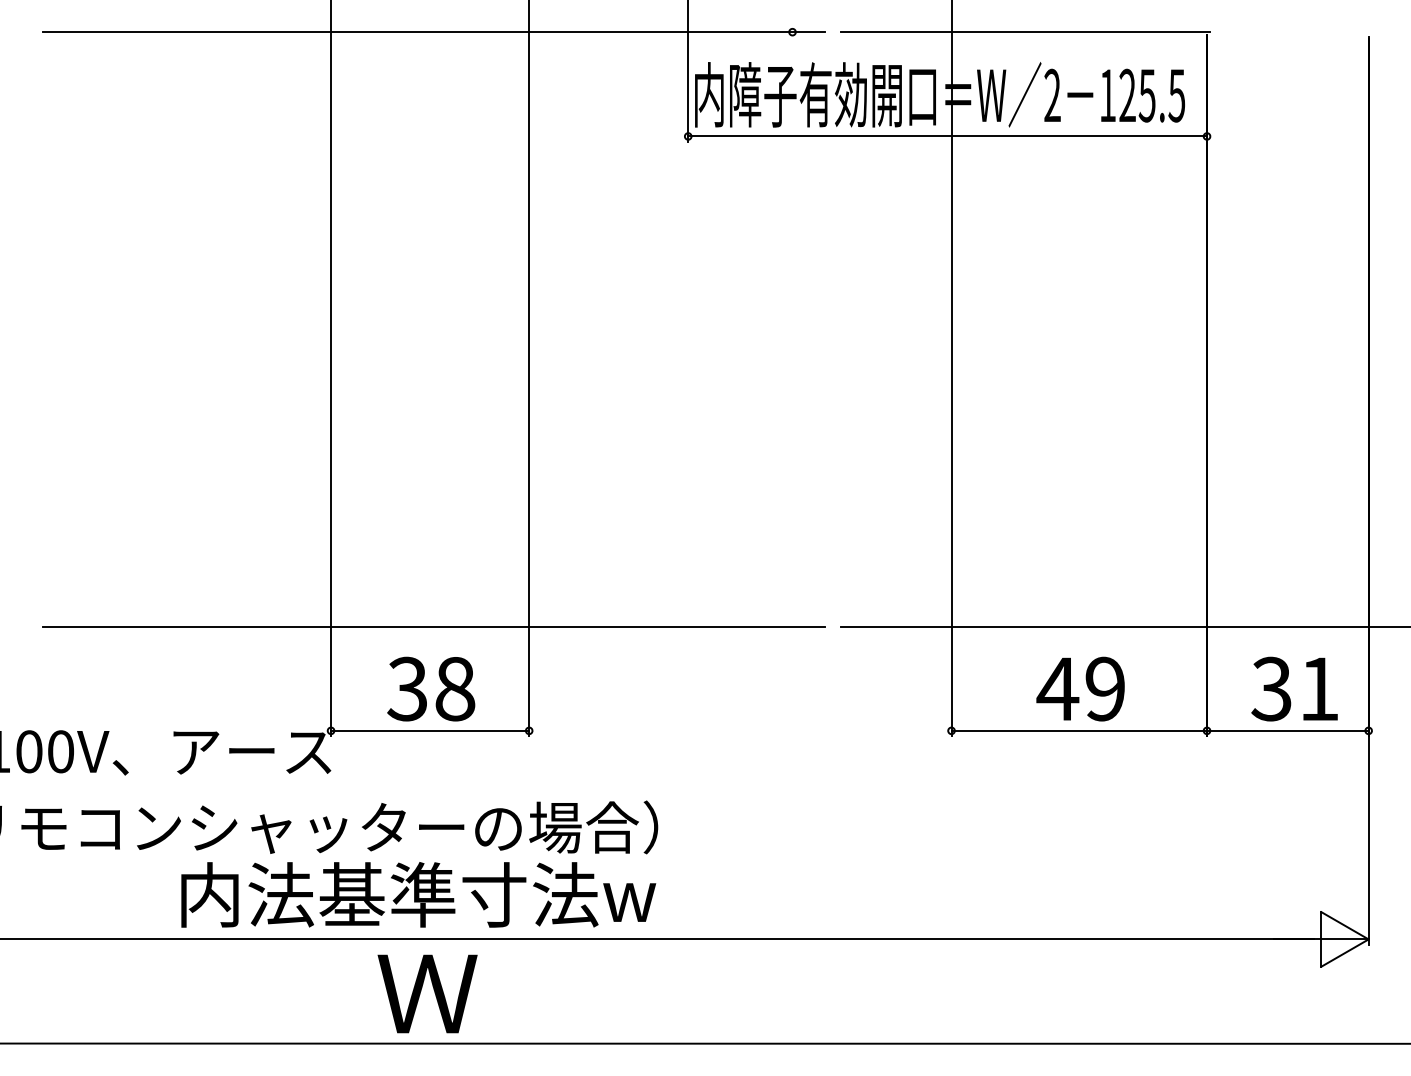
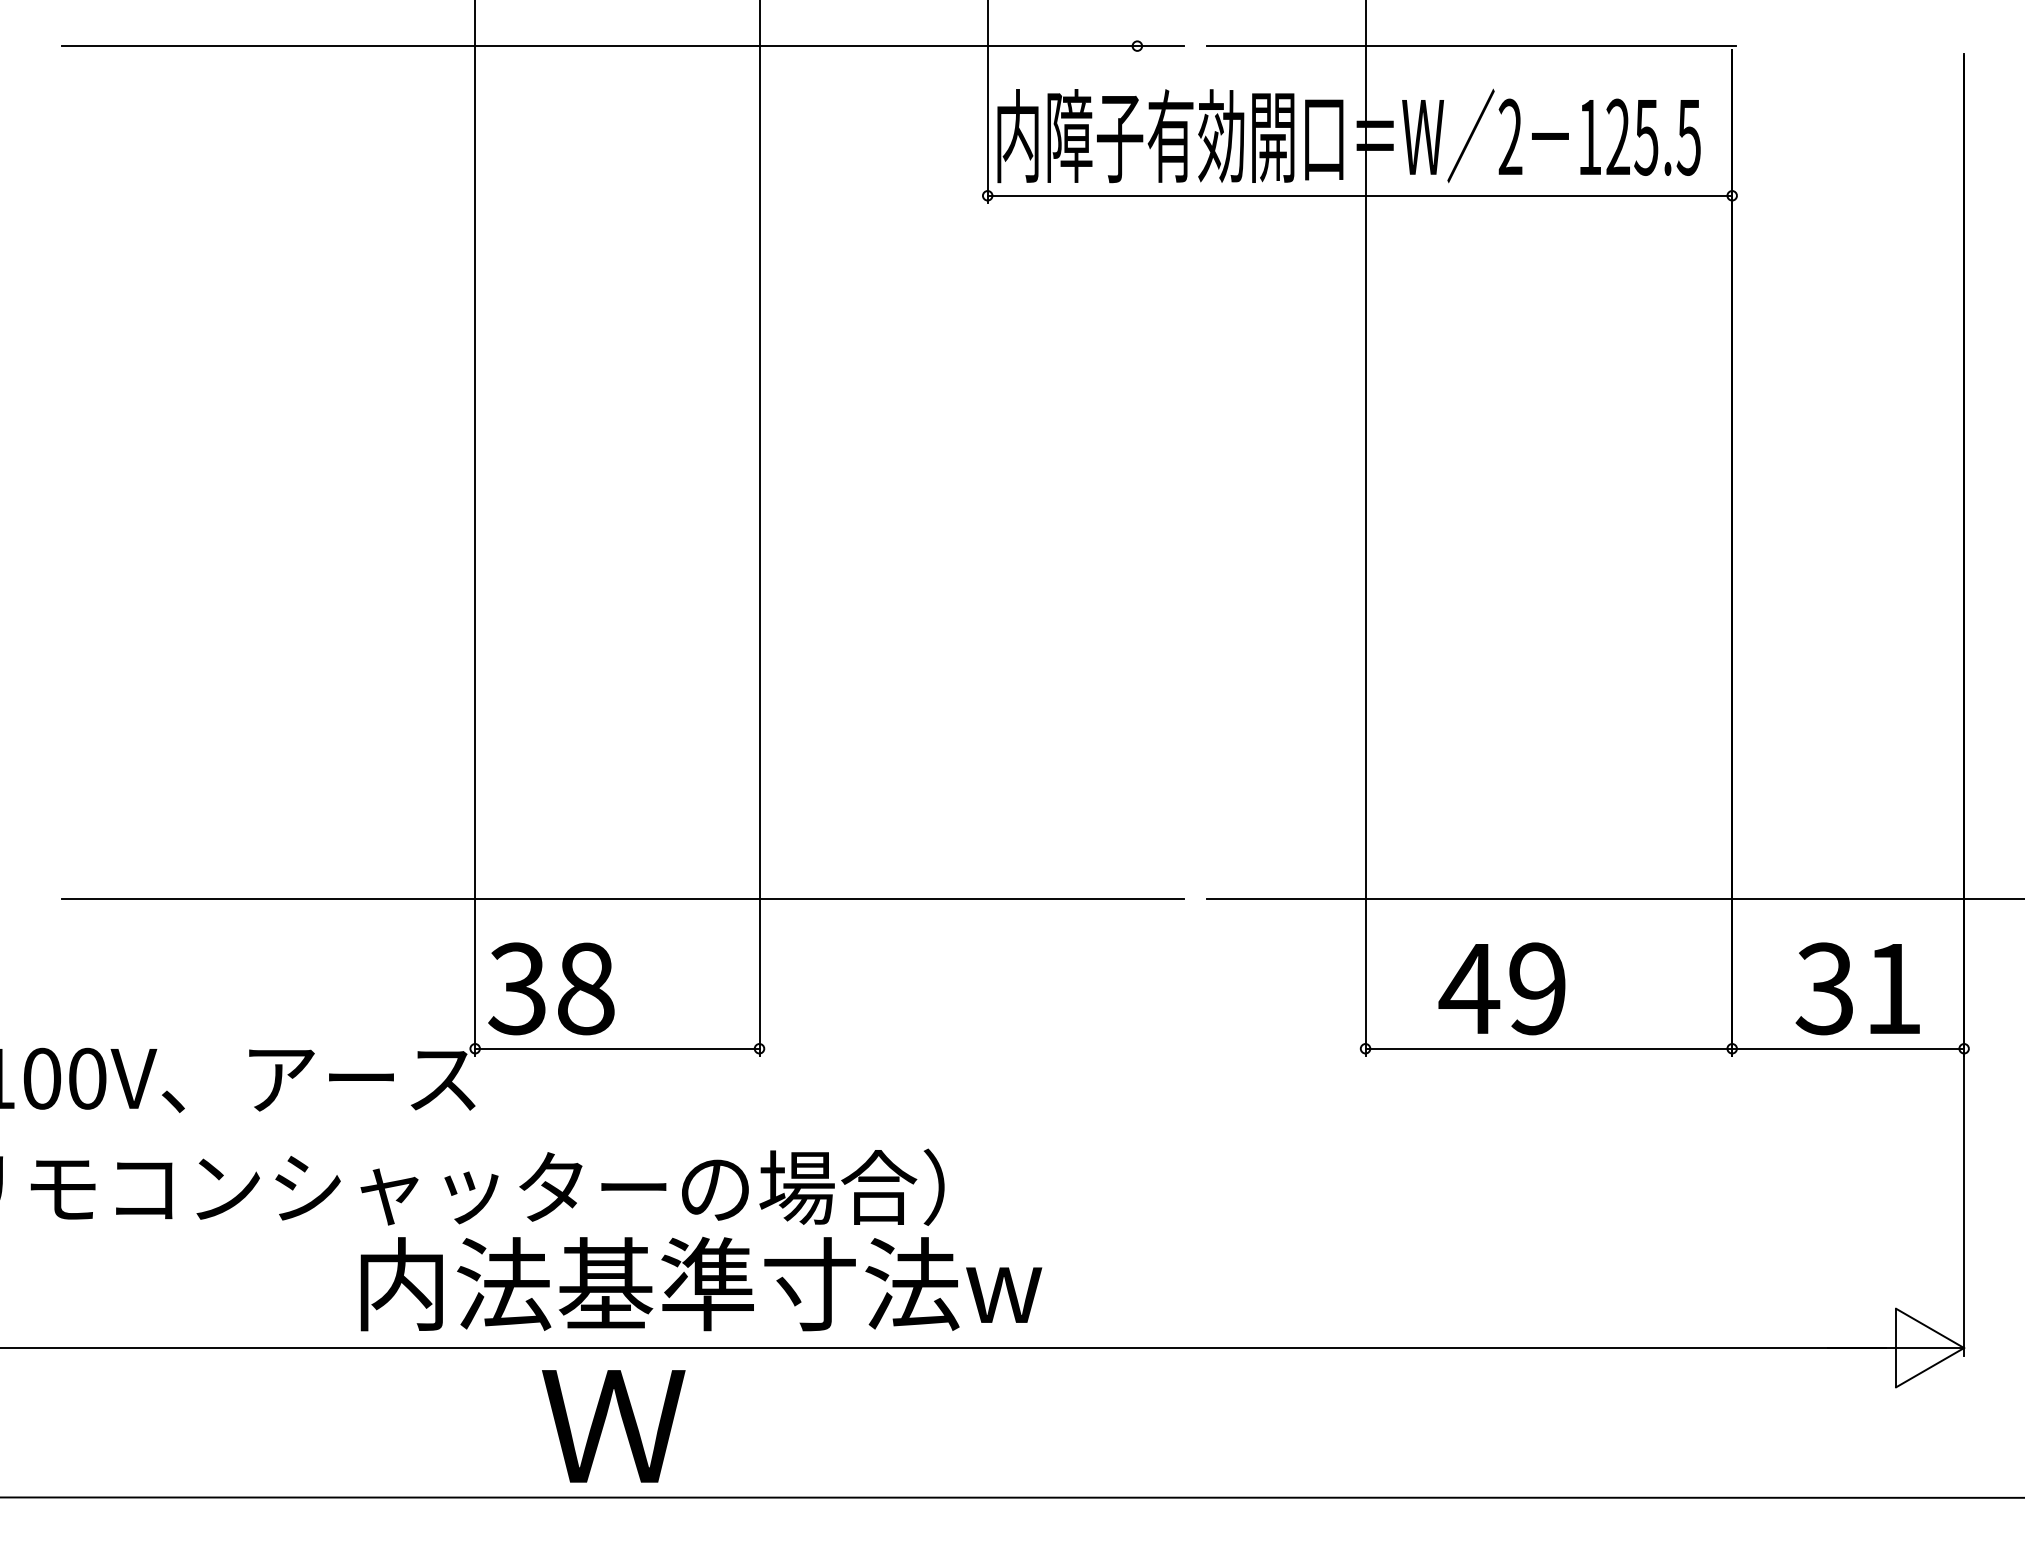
text: (431, 688) -> (551, 987), moved
text: (1080, 688) -> (1501, 987), moved
text: (418, 894) -> (701, 1283), moved

